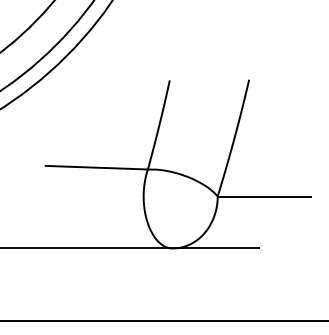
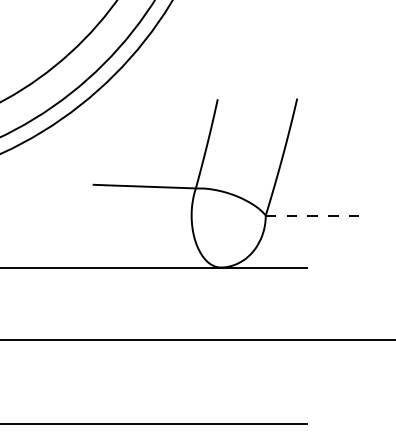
line: (264, 196) -> (312, 215), solid -> dashed

